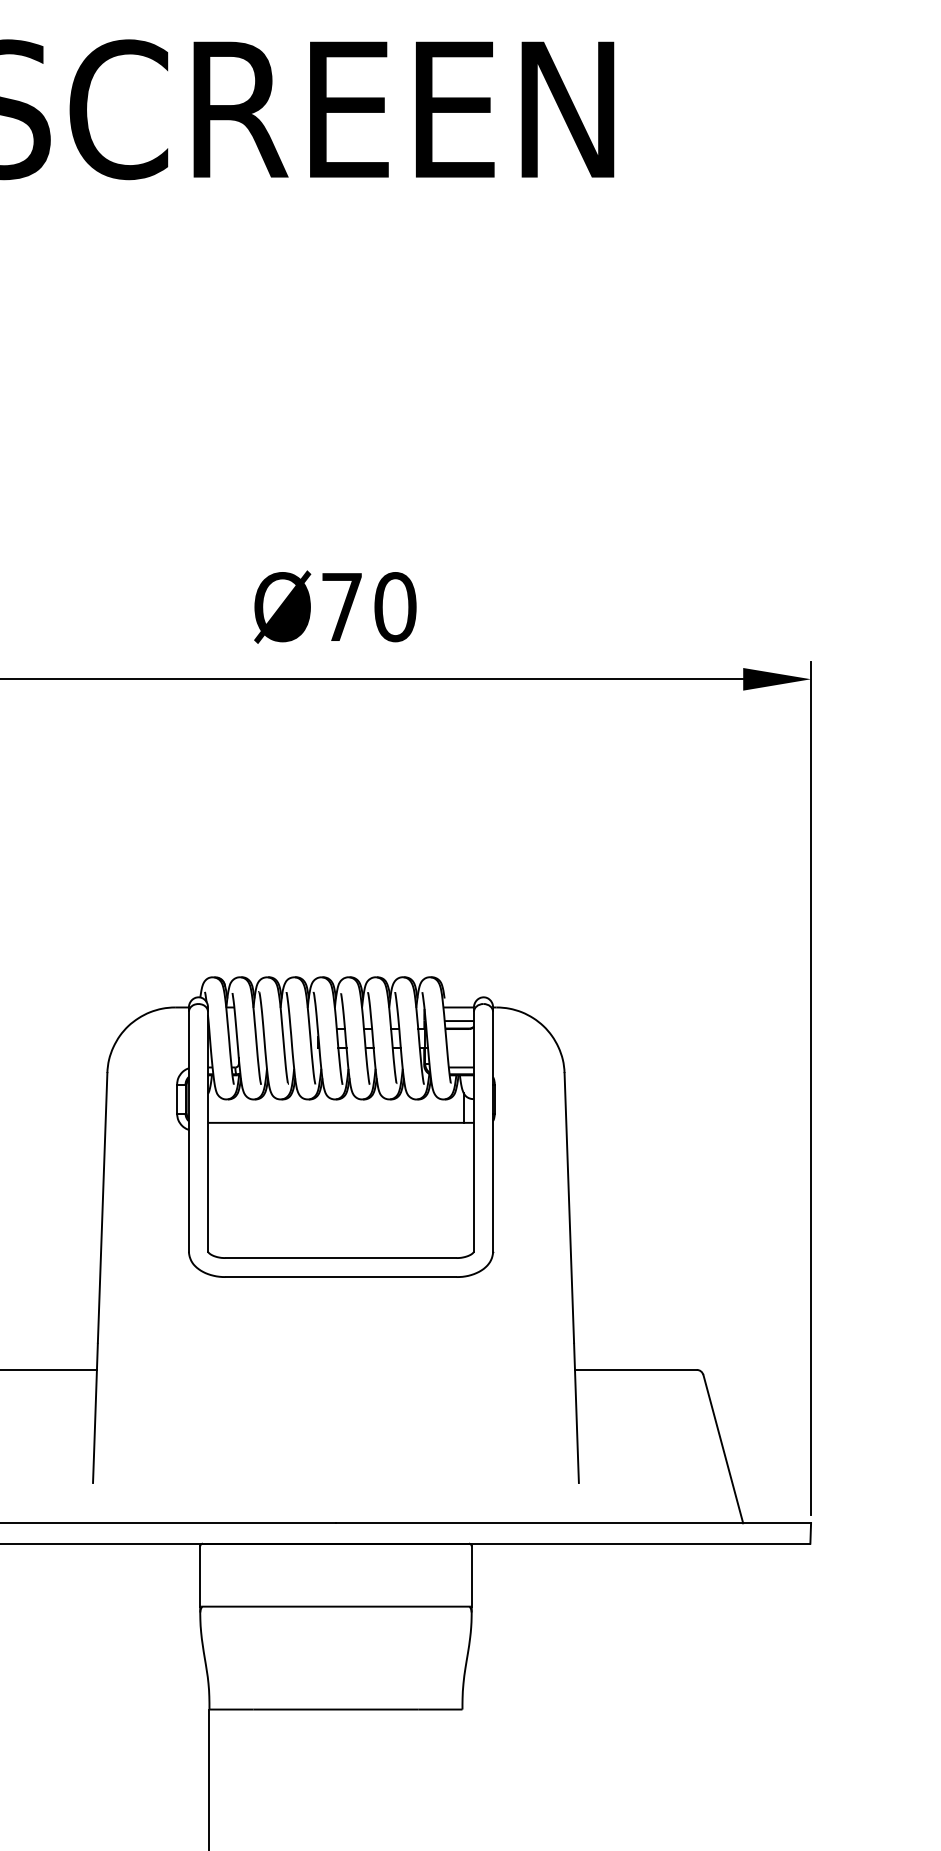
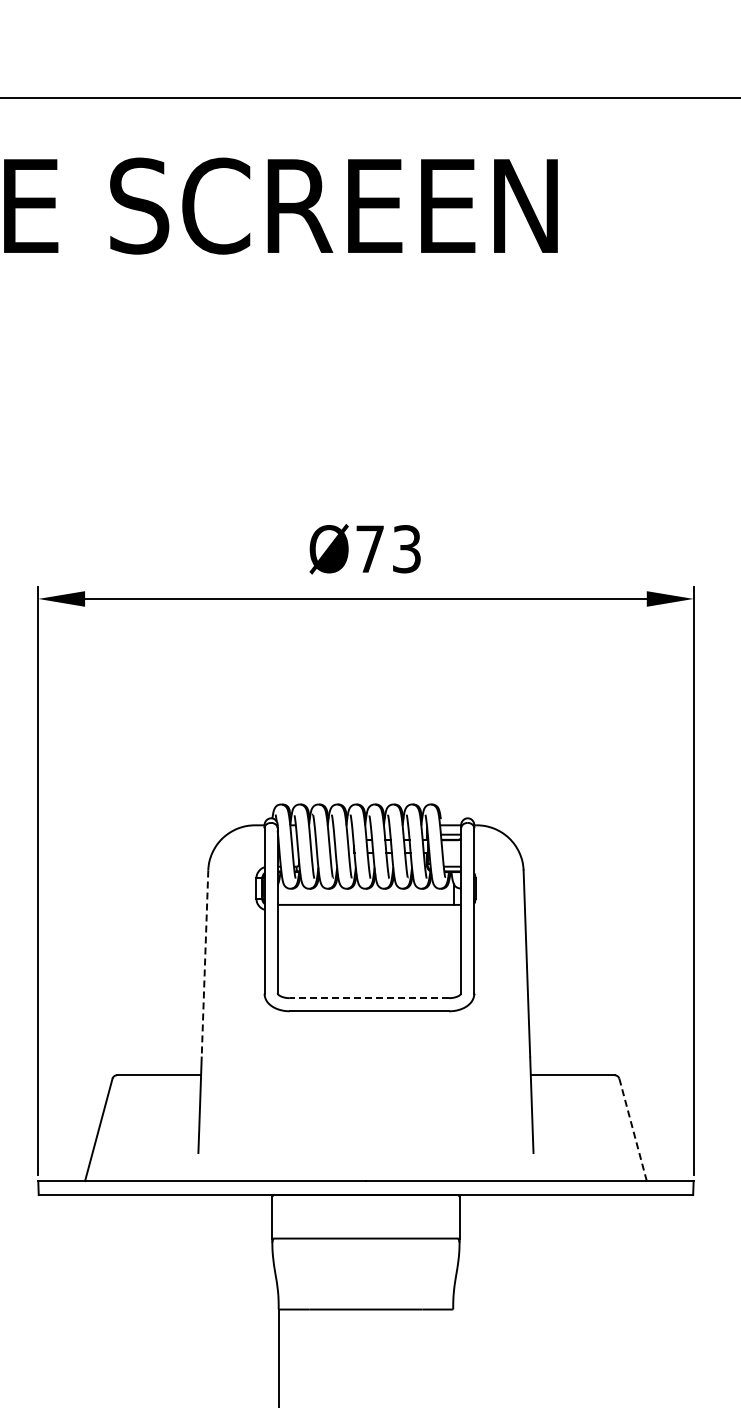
text: (394, 607) -> (406, 549), Ø70 -> Ø73
line: (103, 1209) -> (205, 964), solid -> dashed
line: (341, 1258) -> (369, 998), solid -> dashed
line: (723, 1448) -> (633, 1129), solid -> dashed

